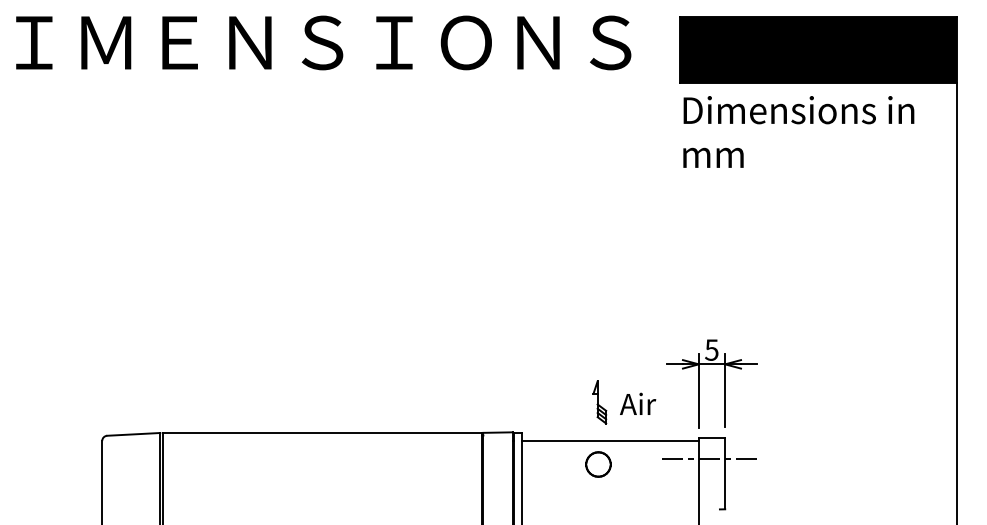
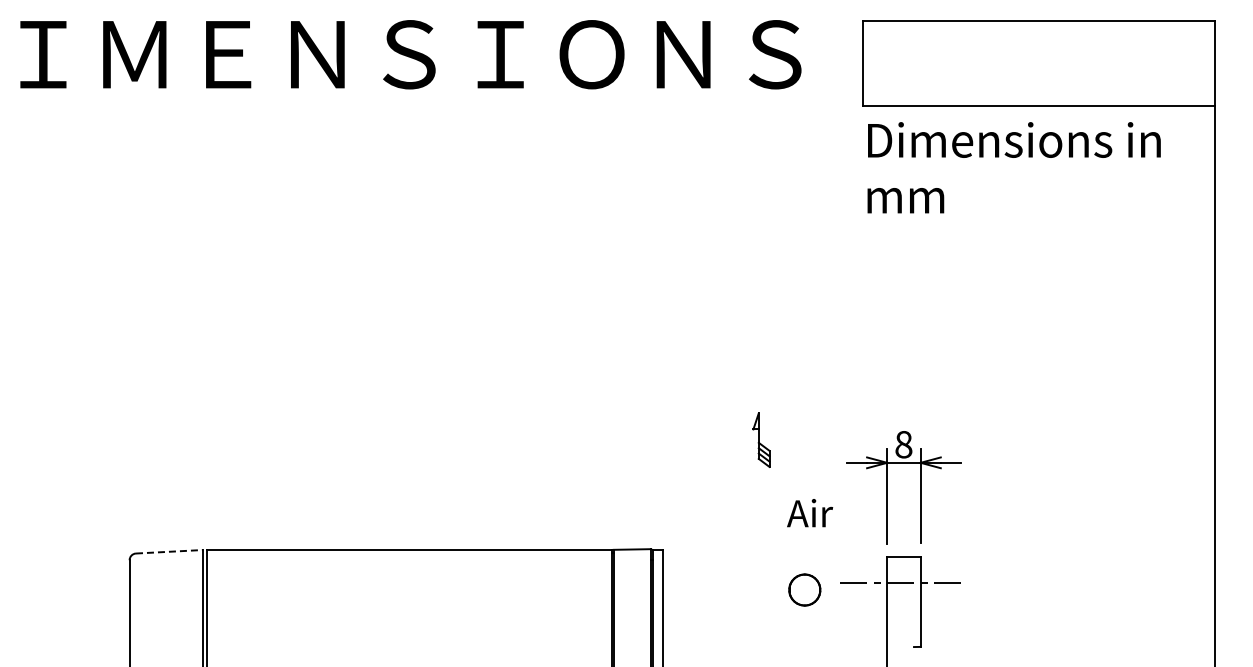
fill: (818, 49) -> (1039, 63), removed
text: (711, 349) -> (903, 444), 5 -> 8
part: (599, 401) -> (761, 439), moved
line: (133, 434) -> (169, 551), solid -> dashed
line: (610, 440) -> (774, 559), removed
circle: (598, 464) -> (804, 589), moved

